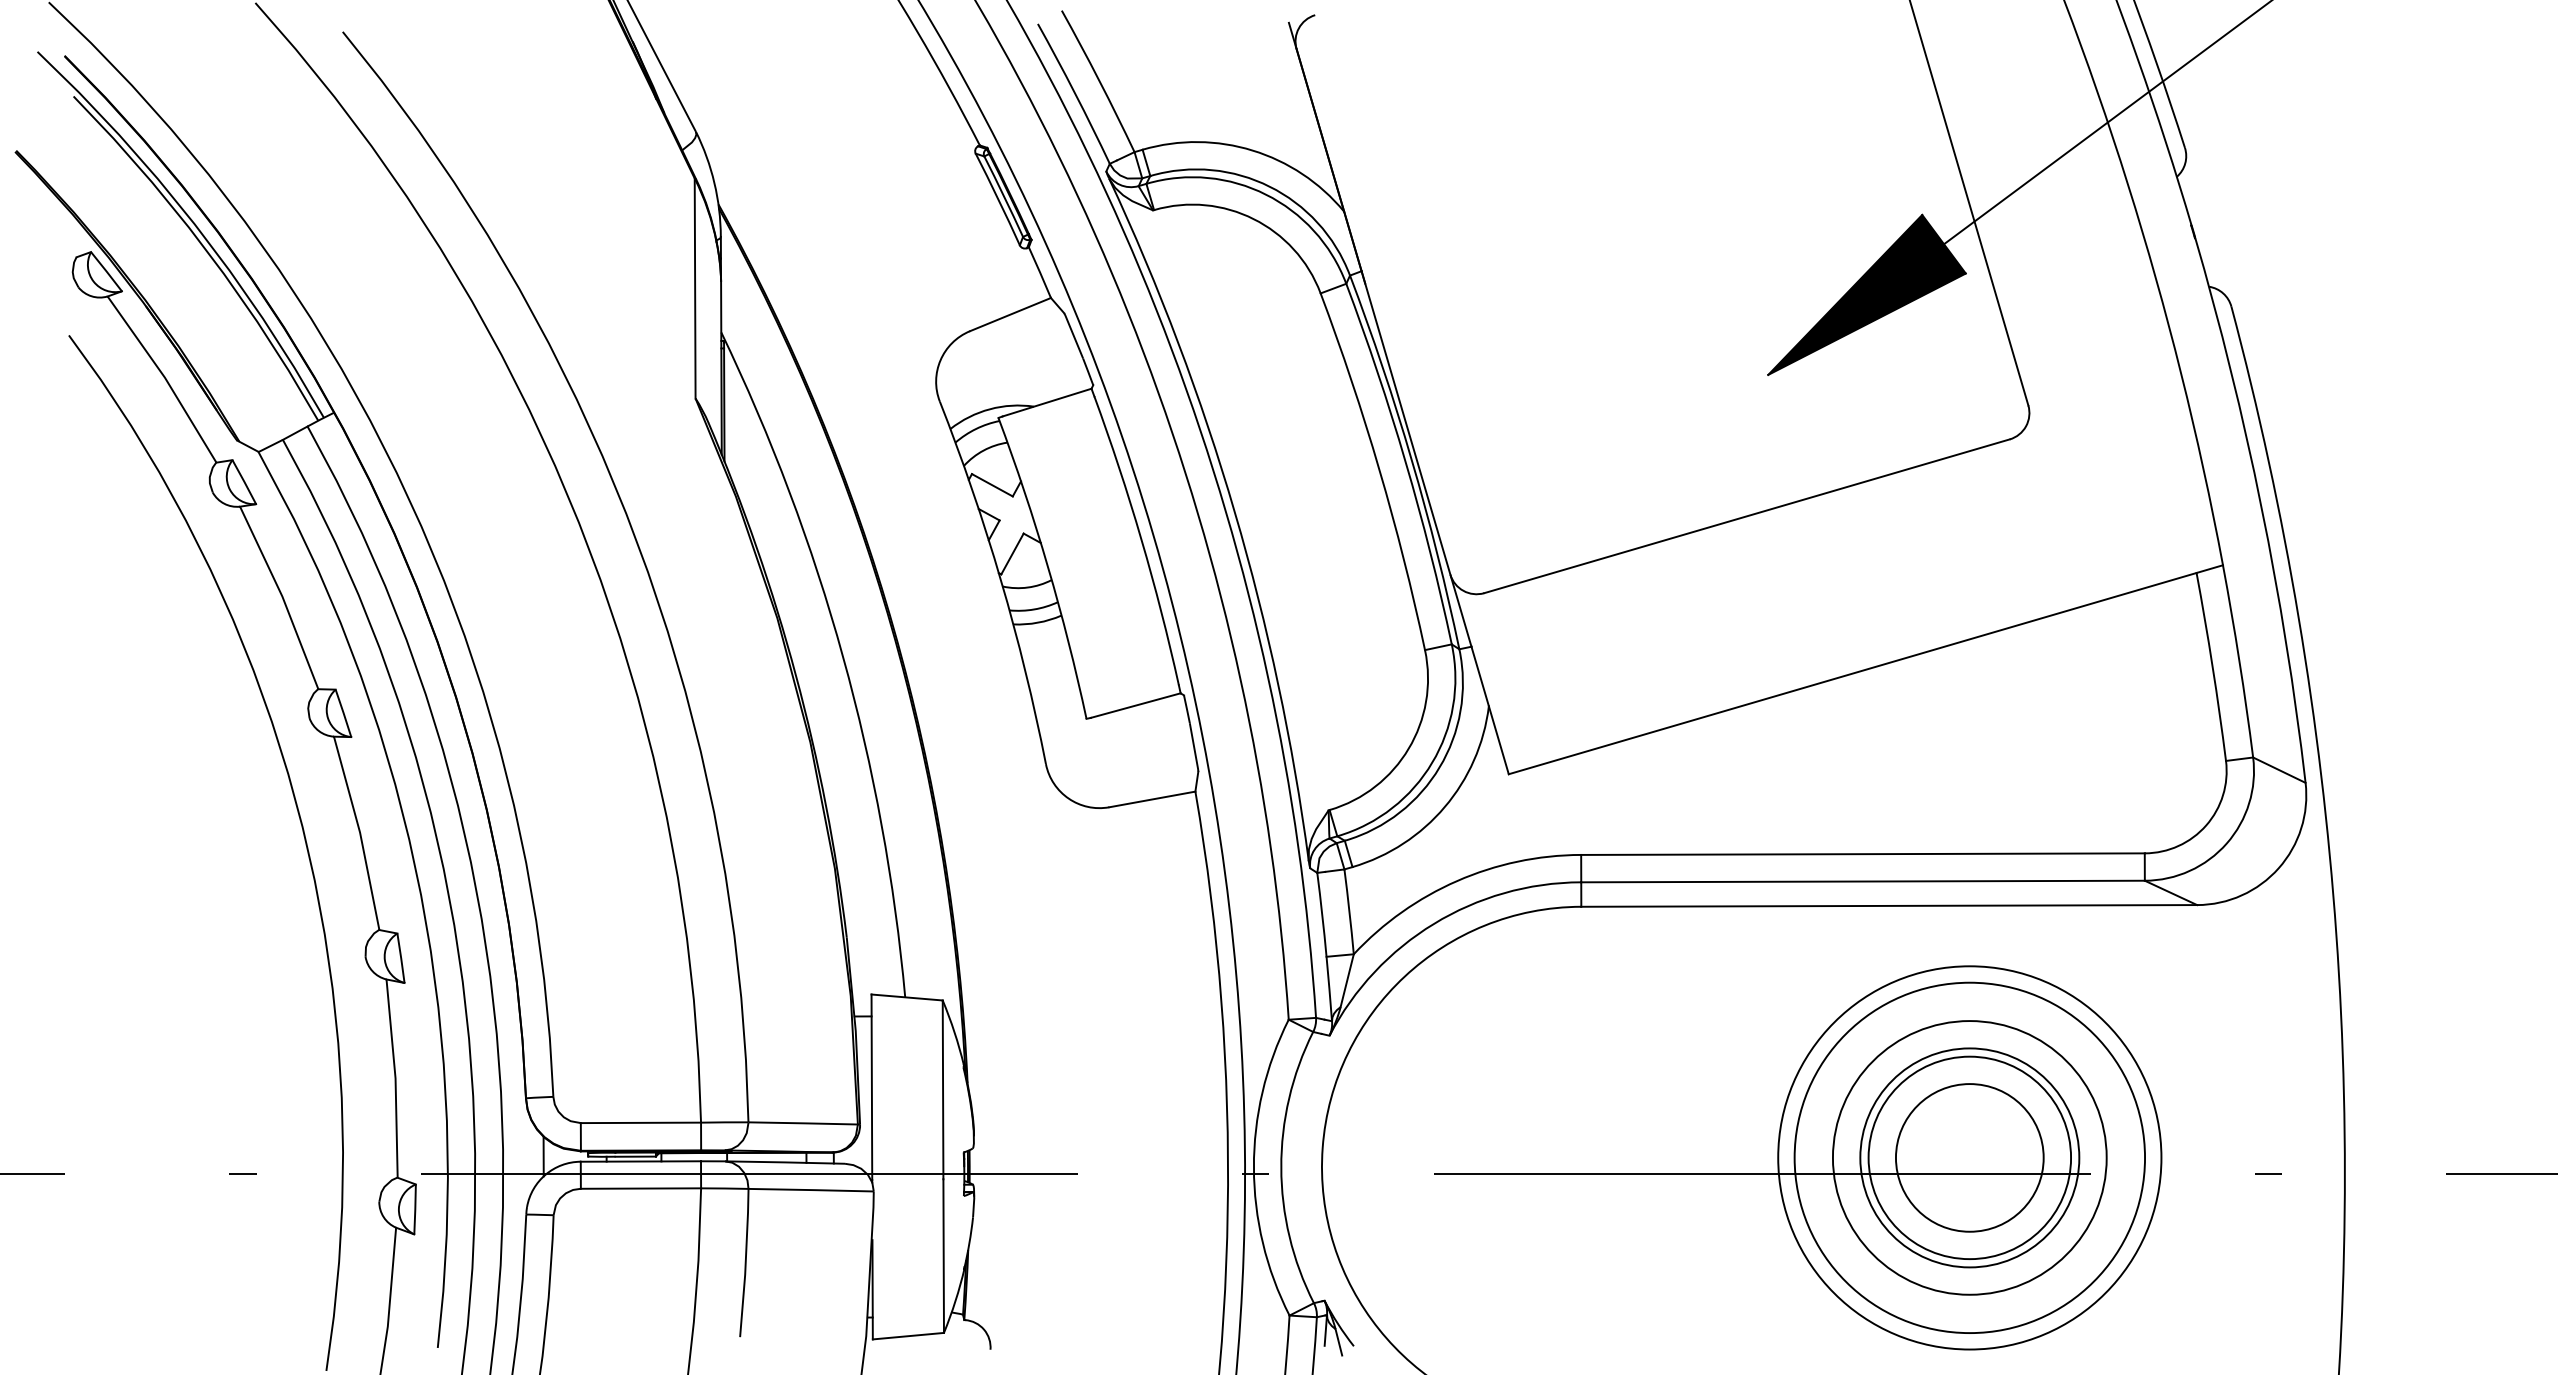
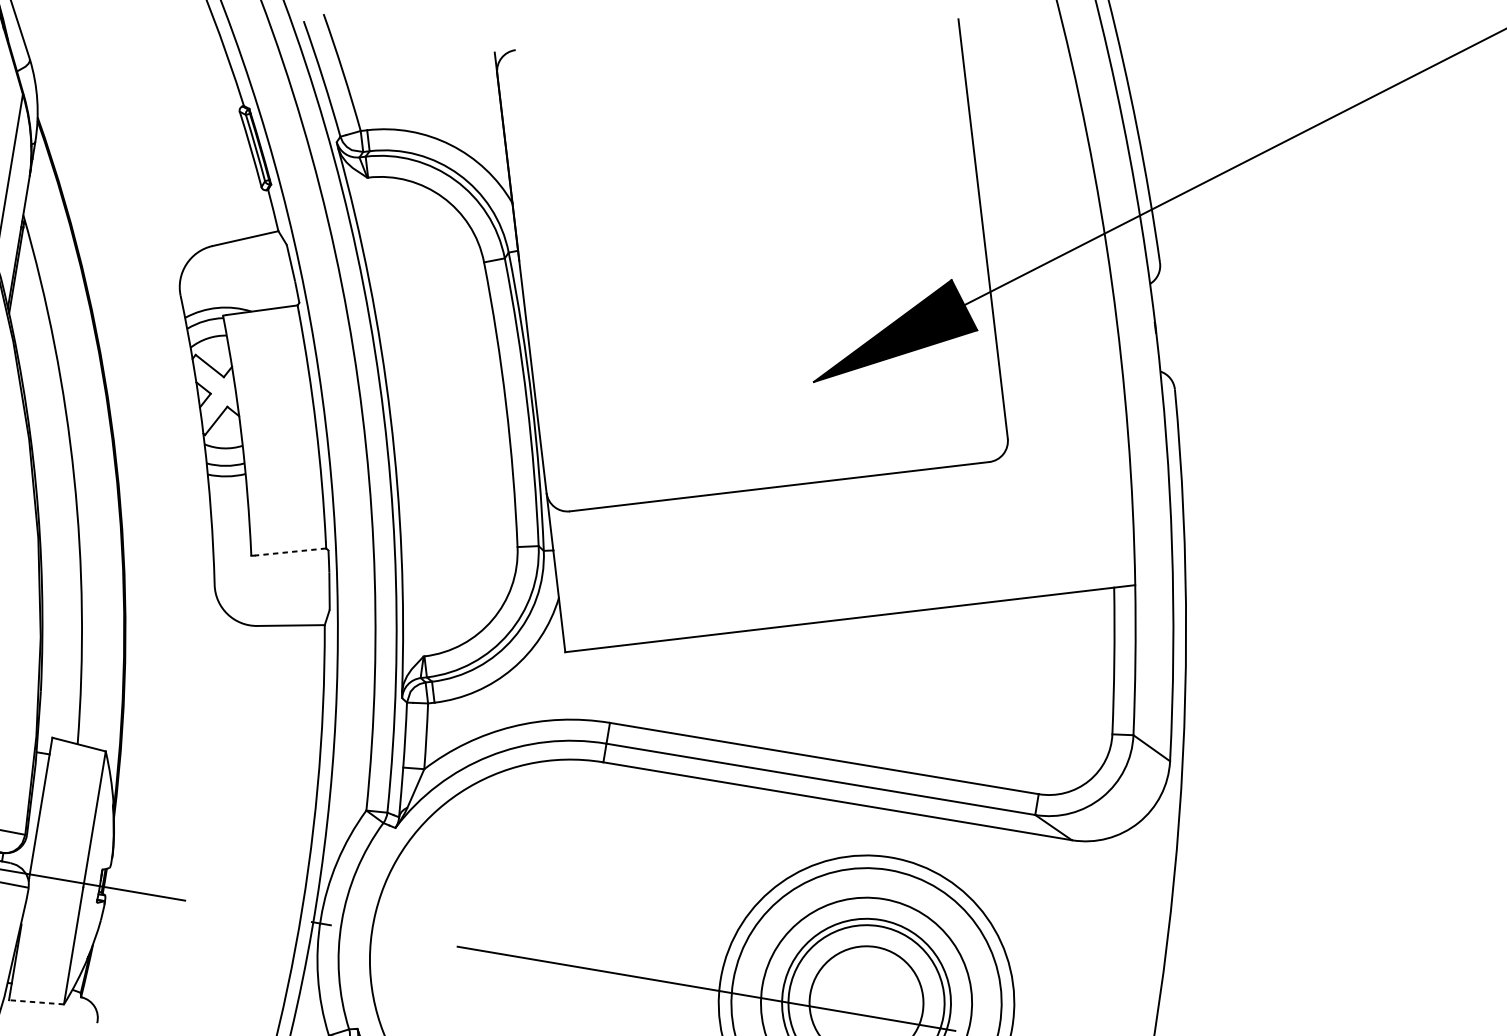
line: (1135, 705) -> (290, 551), solid -> dashed
line: (908, 1336) -> (36, 1002), solid -> dashed

